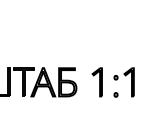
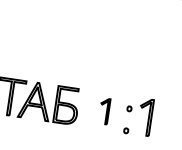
part: (96, 82) -> (103, 111), size x0.7

